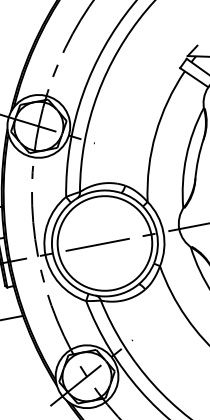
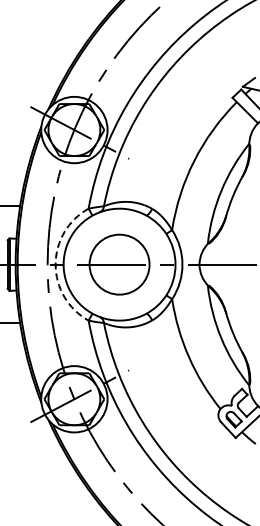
circle: (104, 243) -> (119, 264), size x0.6
arc: (45, 254) -> (55, 264), solid -> dashed

